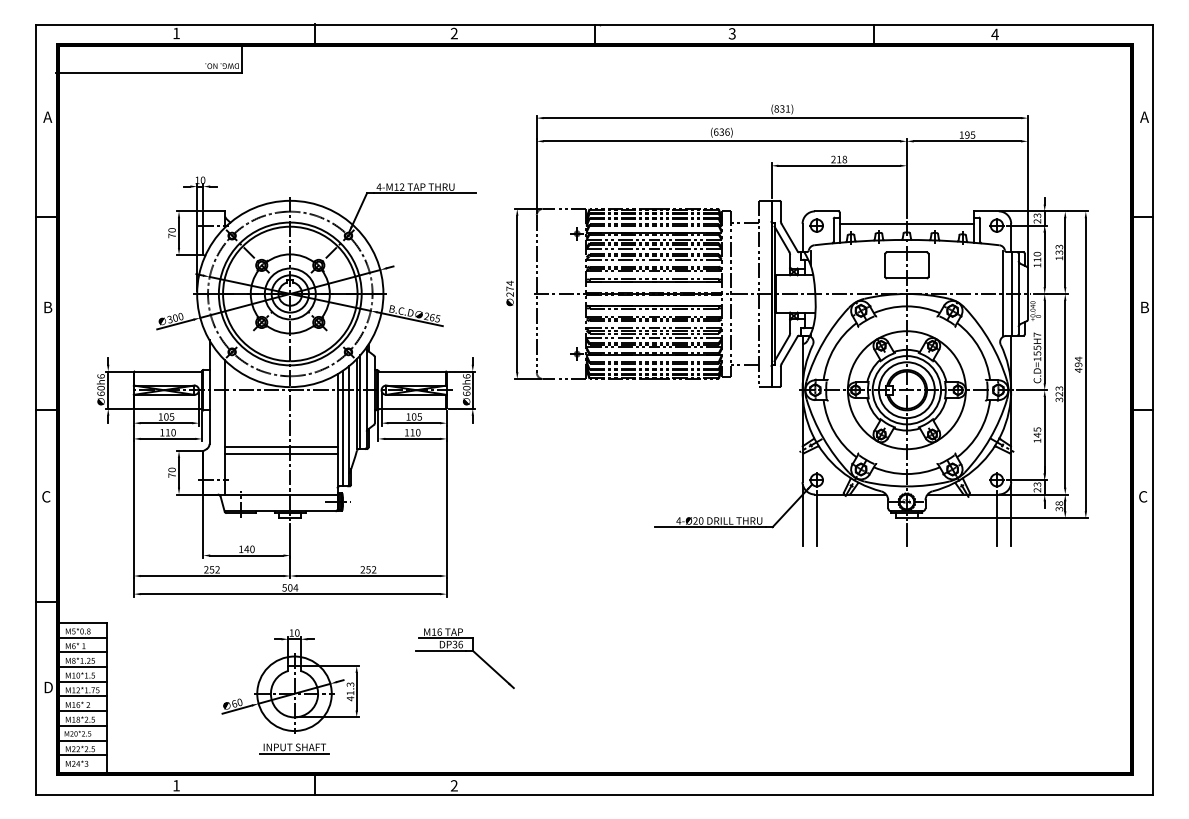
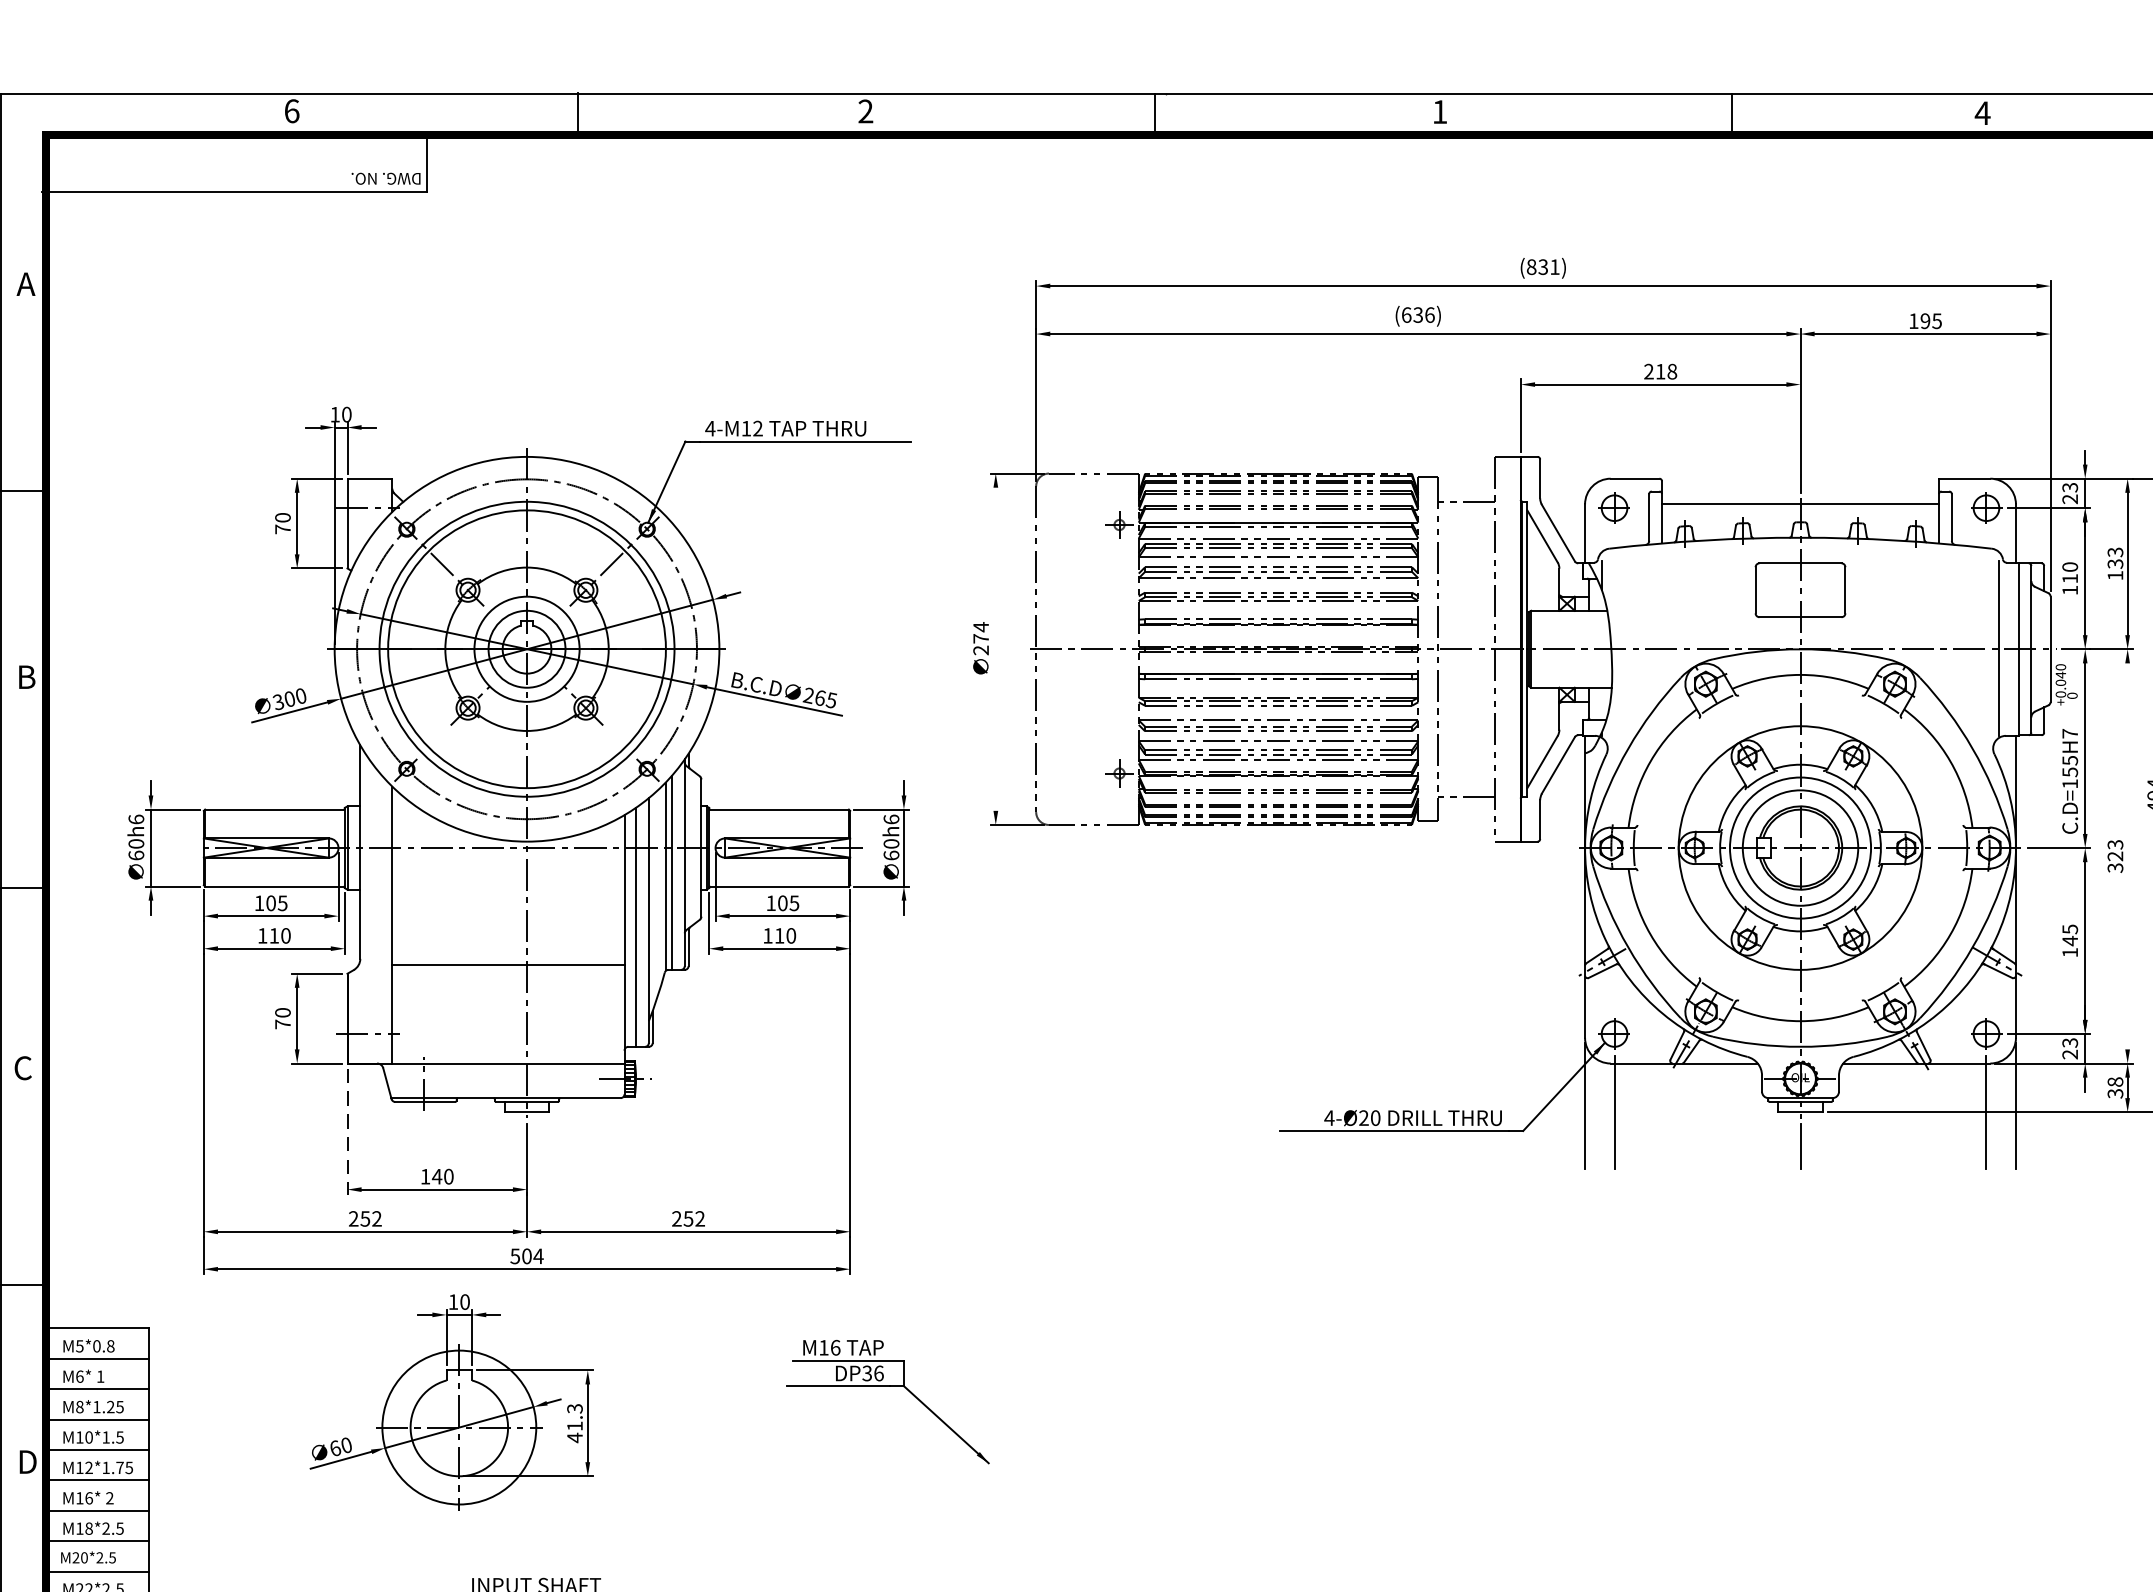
text: (176, 33) -> (291, 111), 1 -> 6
text: (731, 33) -> (1438, 111), 3 -> 1
line: (517, 293) -> (996, 648), removed
line: (1065, 393) -> (2128, 854), removed
line: (281, 454) -> (508, 980), removed
line: (203, 527) -> (347, 1131), solid -> dashed
part: (290, 681) -> (451, 1402), moved

